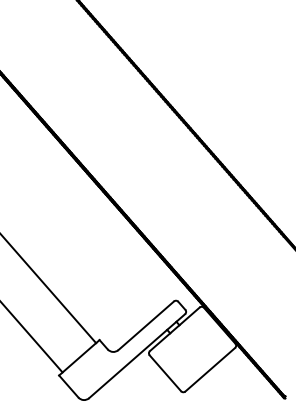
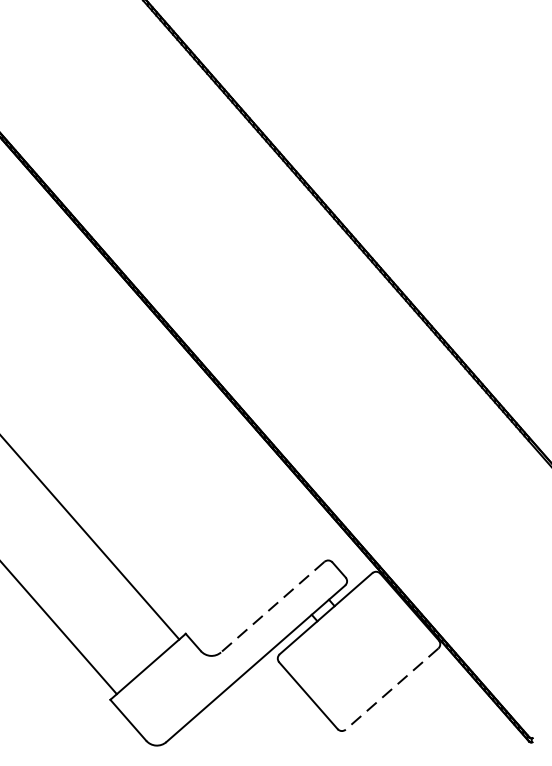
line: (146, 325) -> (273, 606), solid -> dashed
line: (209, 370) -> (390, 690), solid -> dashed

